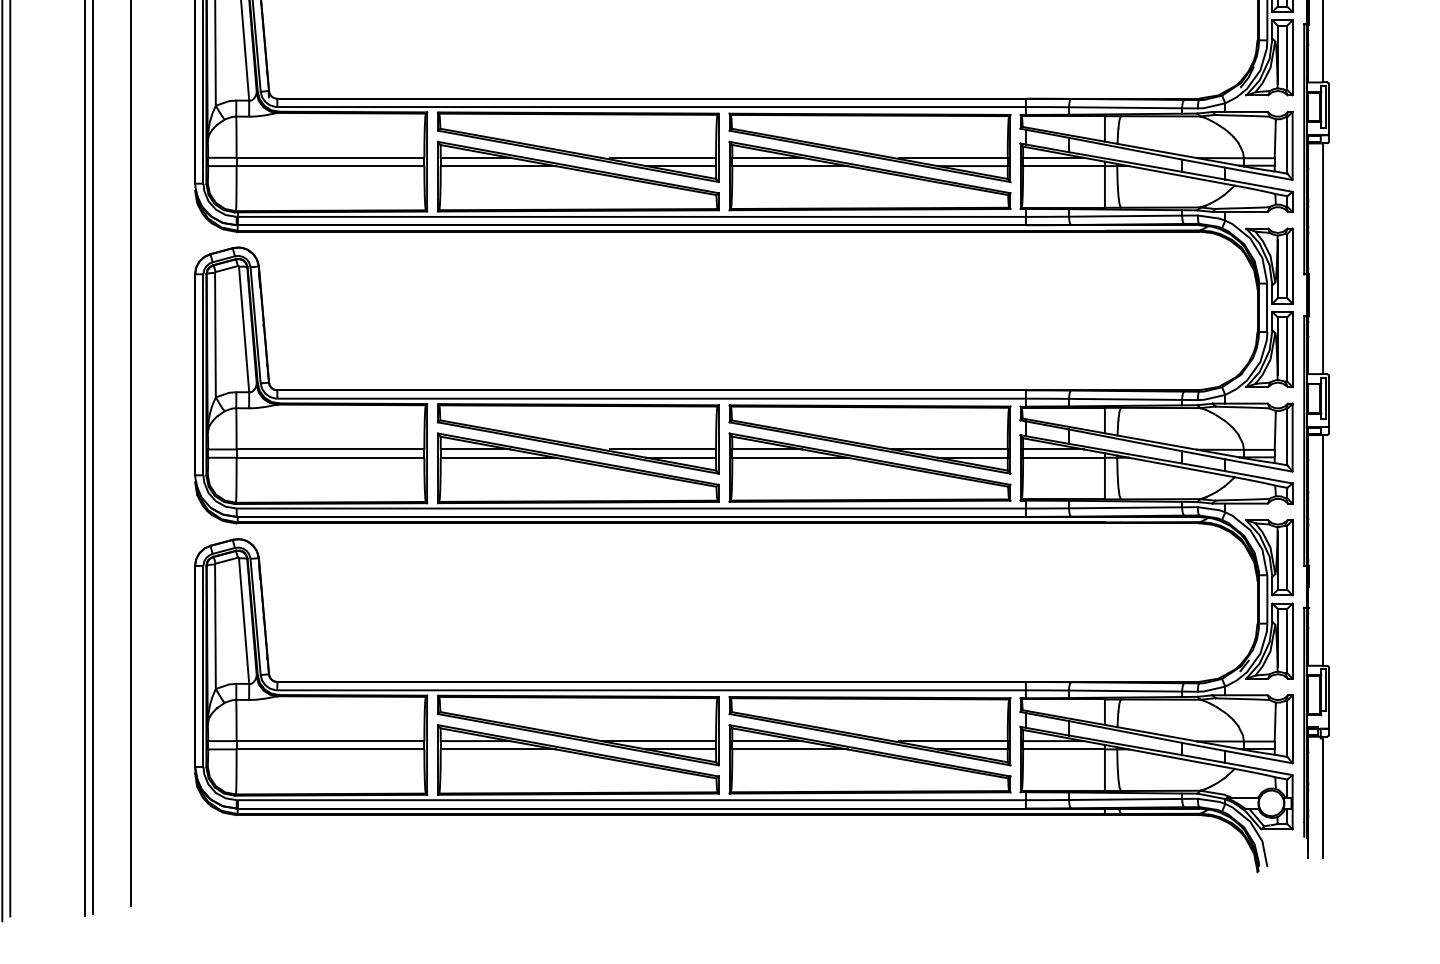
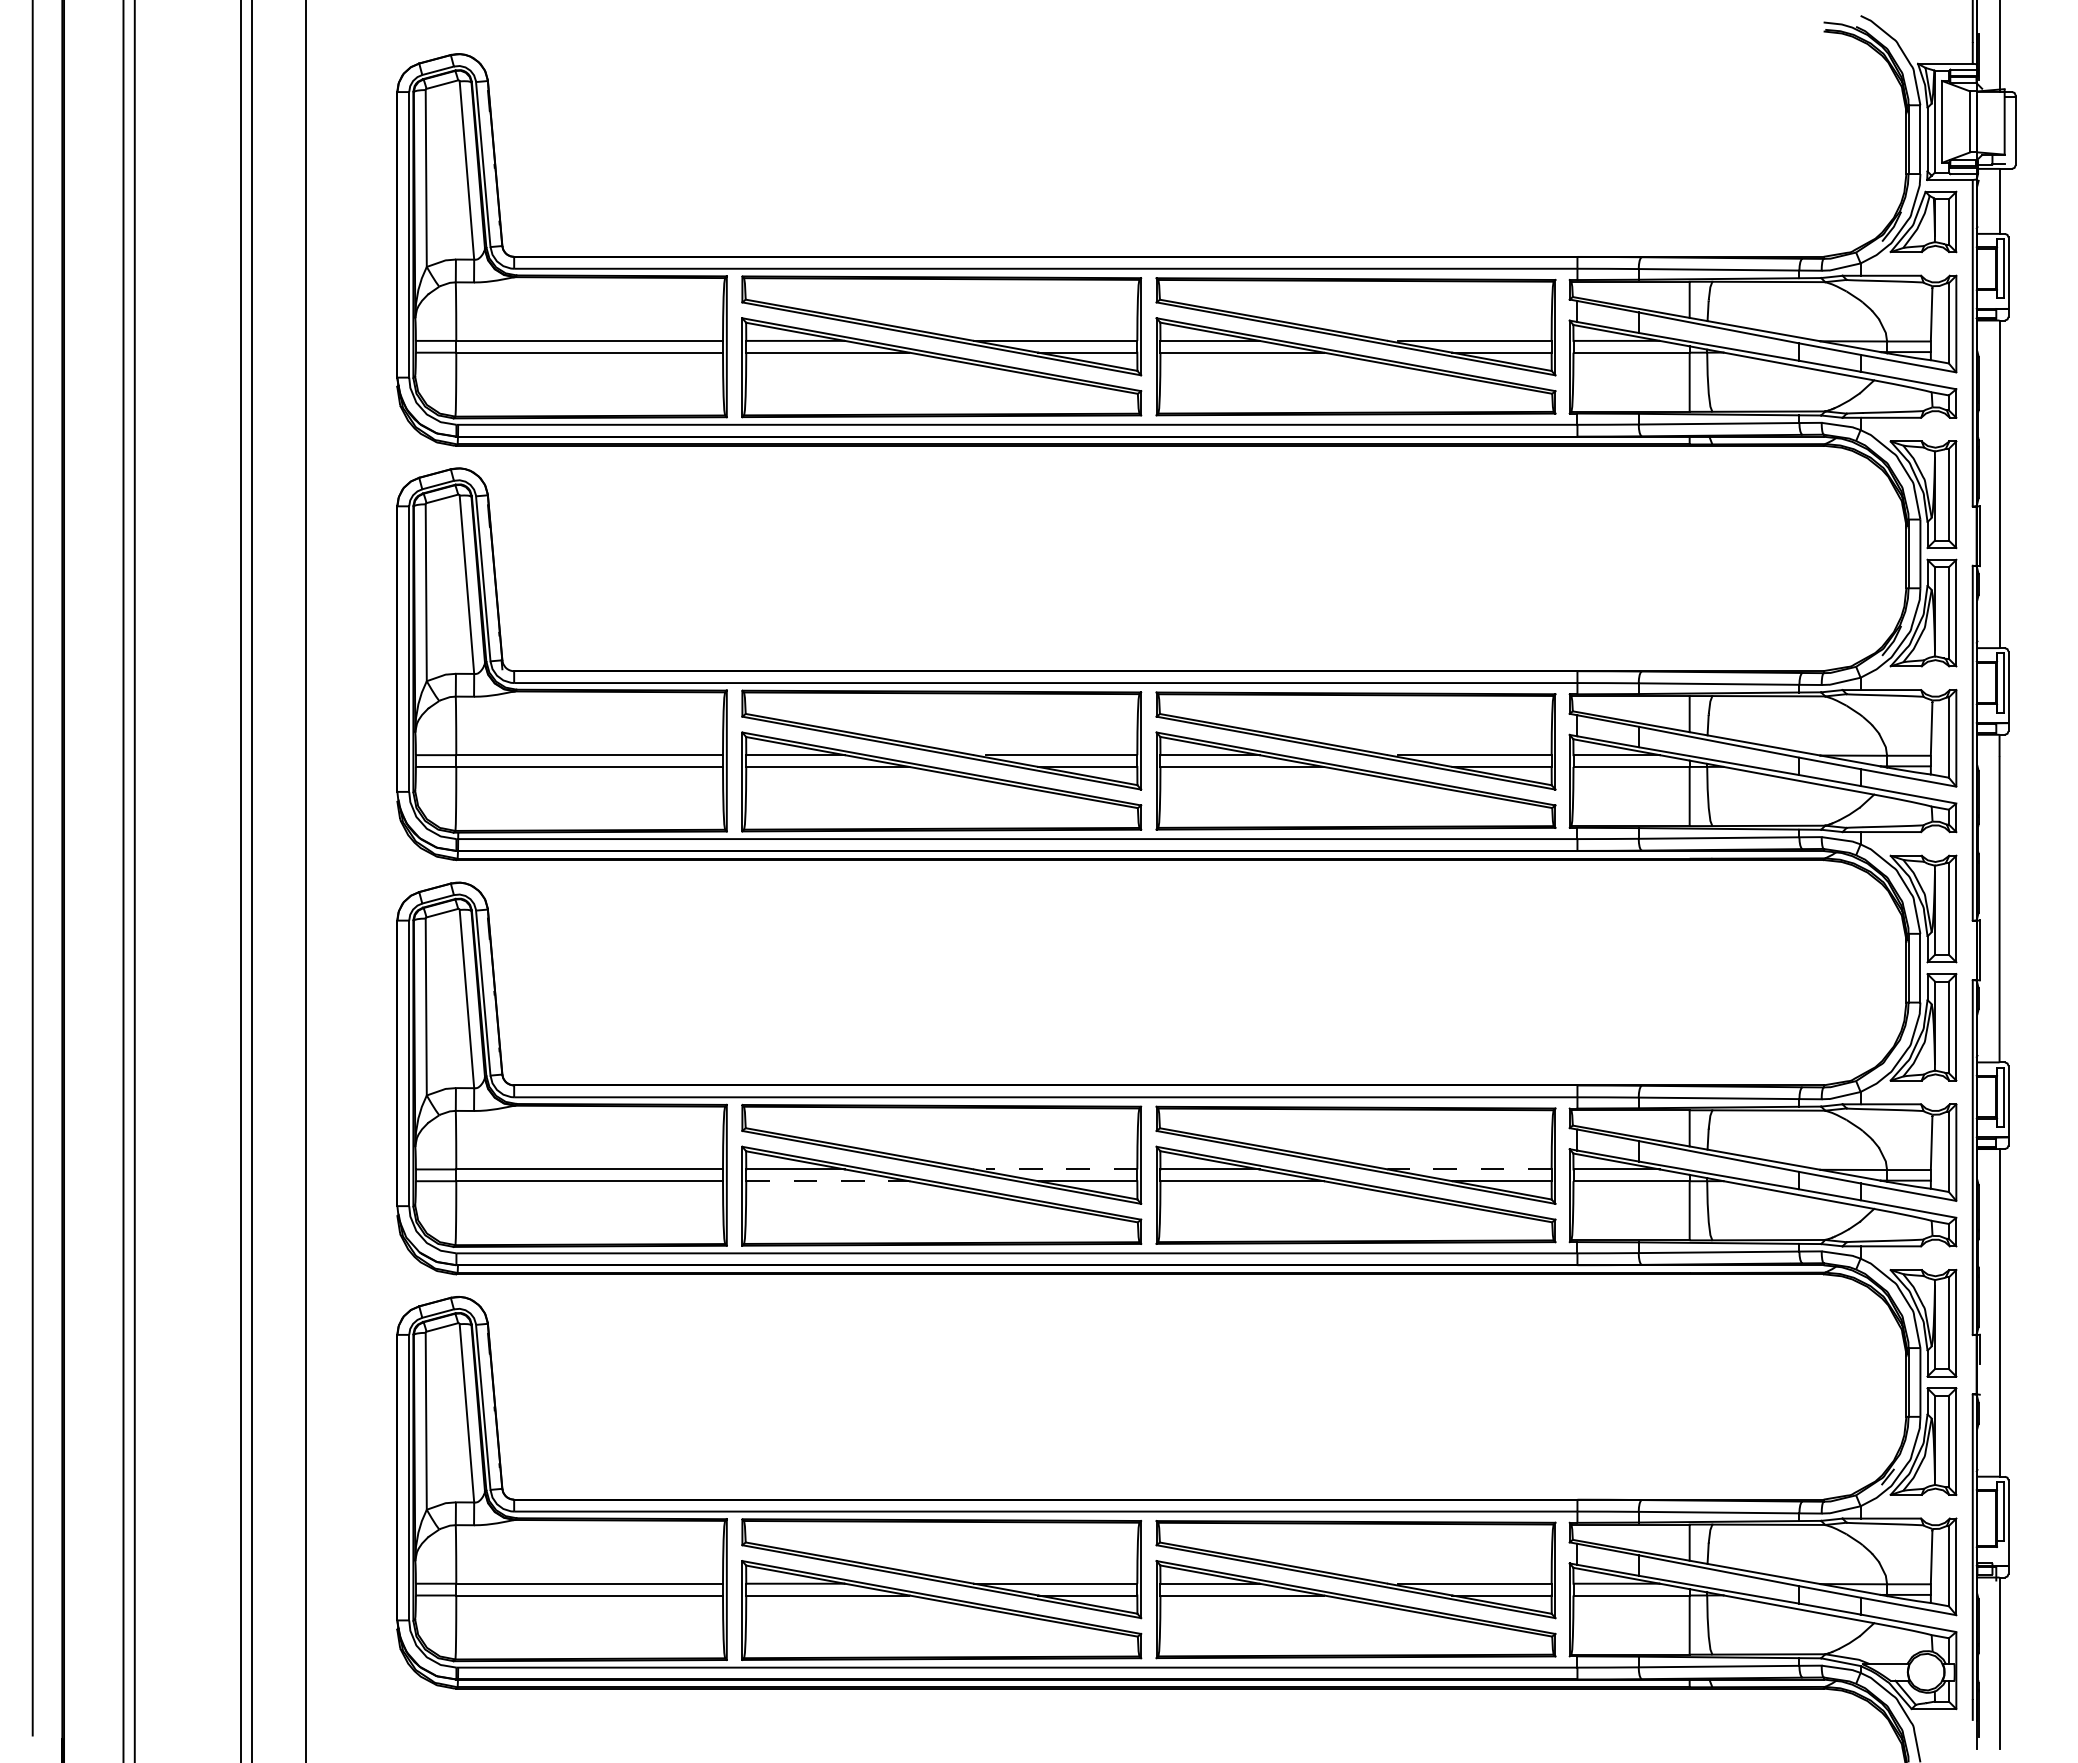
line: (662, 449) -> (1061, 1169), solid -> dashed
line: (949, 449) -> (1469, 1169), solid -> dashed
line: (497, 457) -> (827, 1181), solid -> dashed

